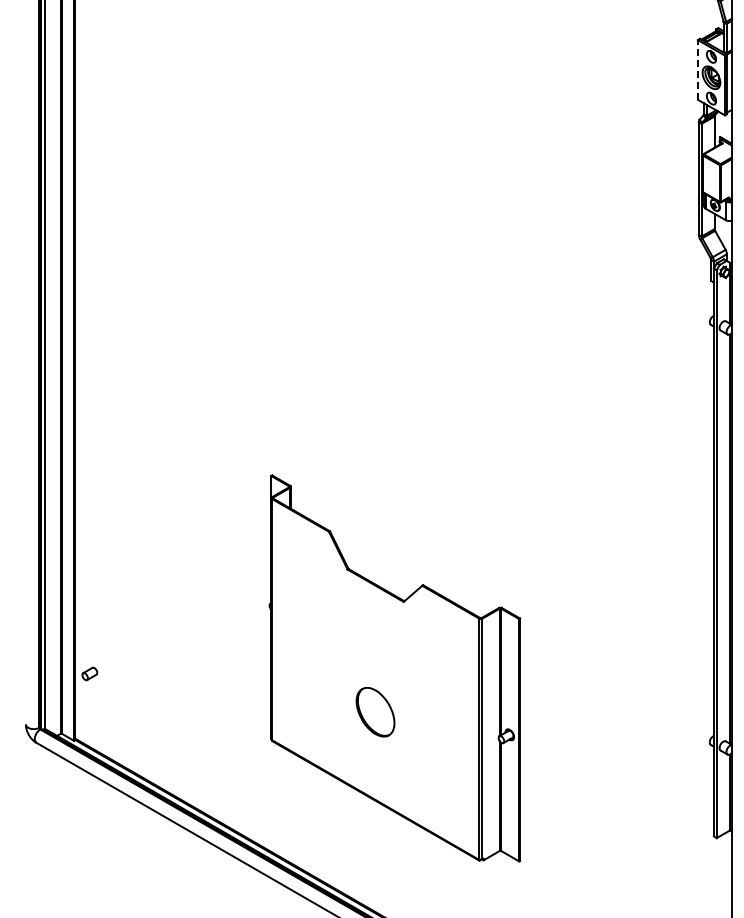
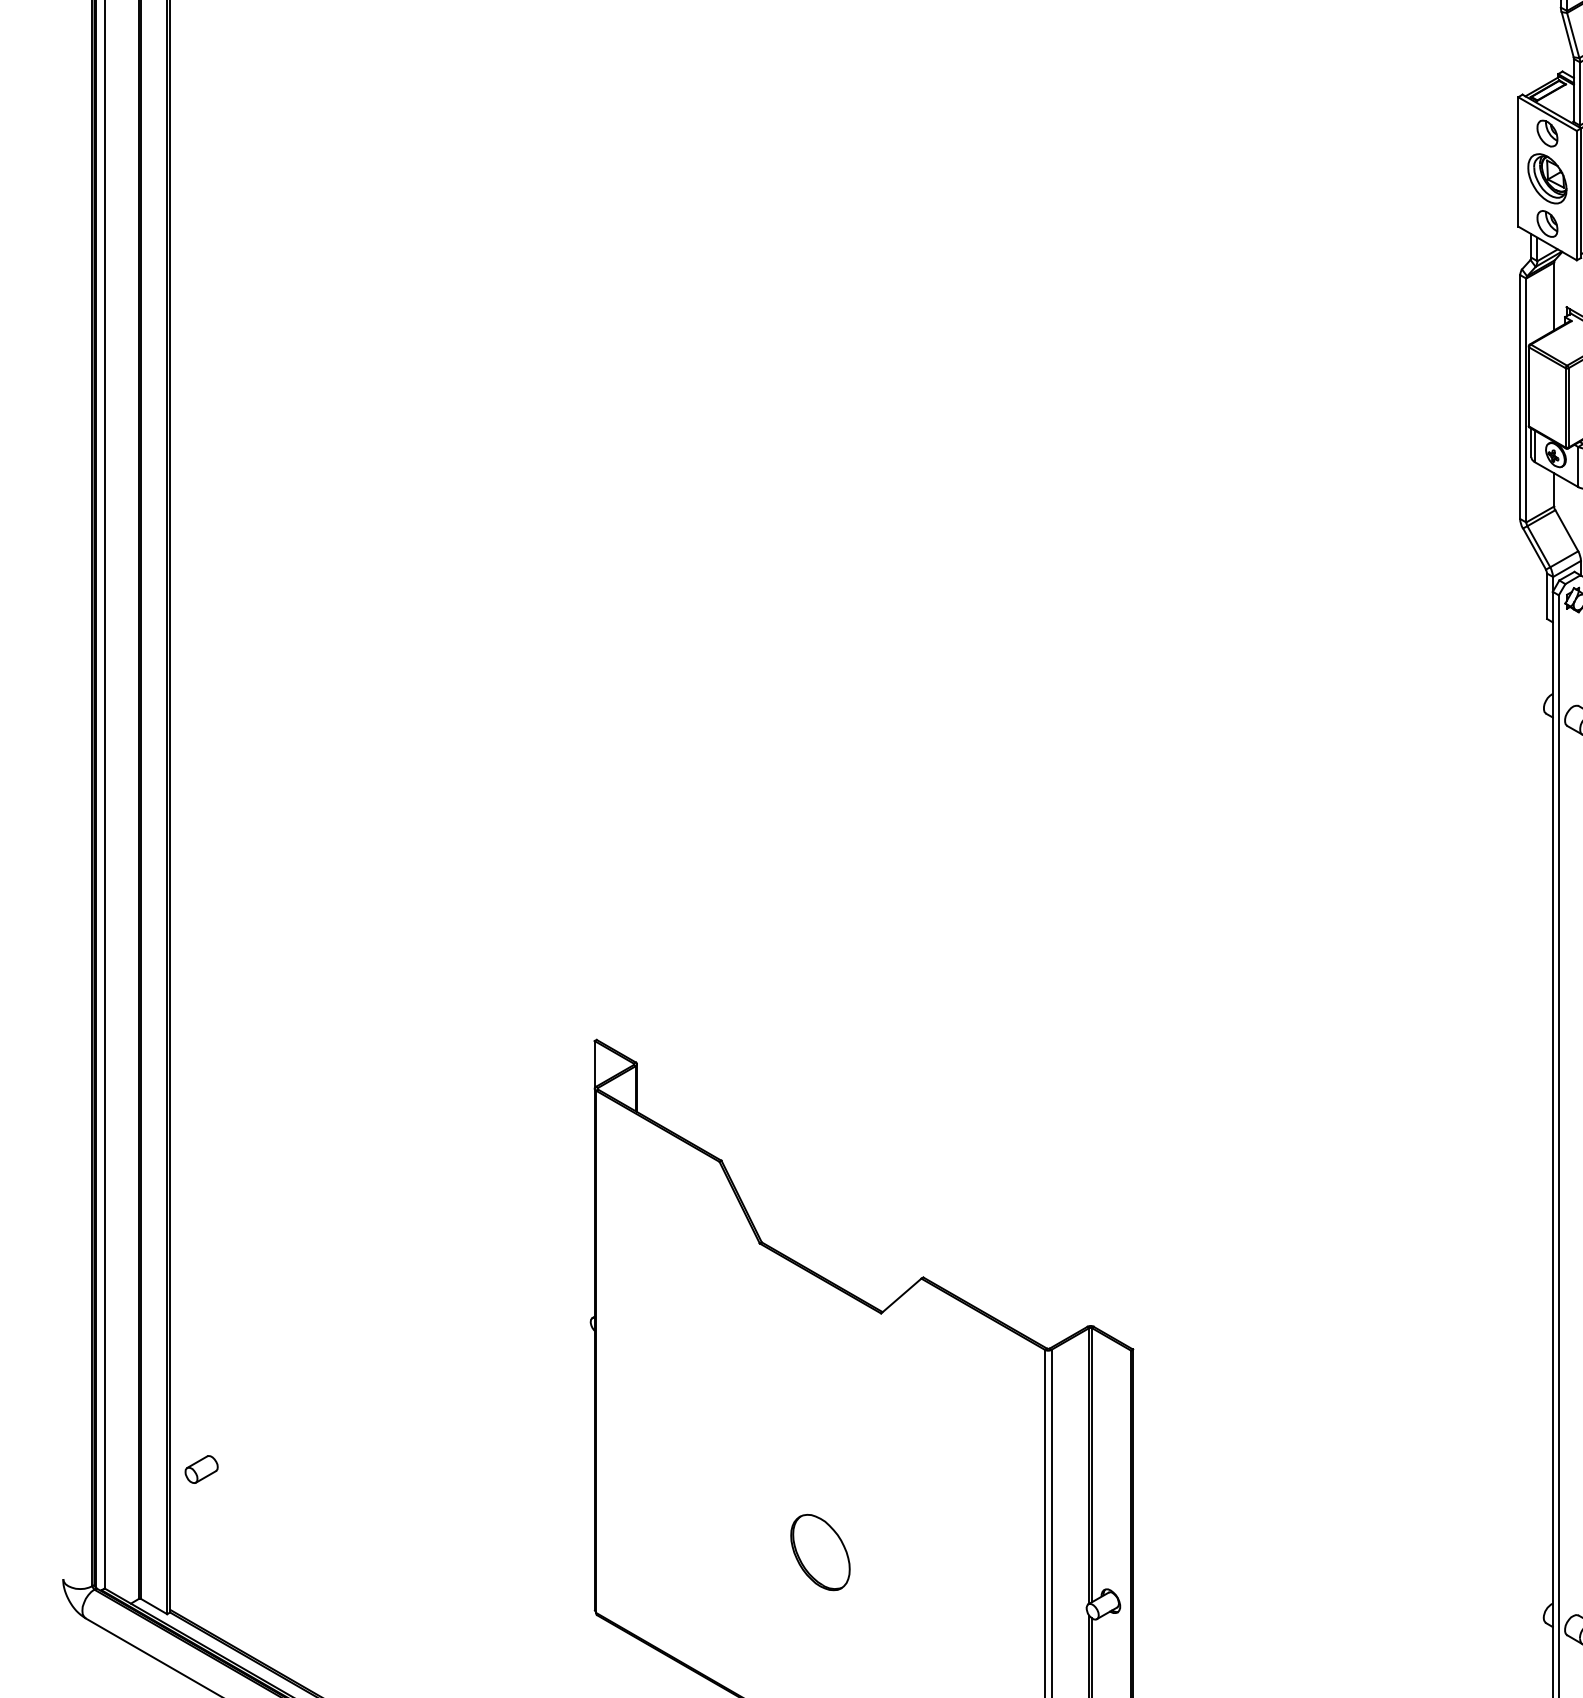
line: (697, 69) -> (1517, 160), dashed -> solid
part: (375, 712) -> (820, 1552), size x0.71

